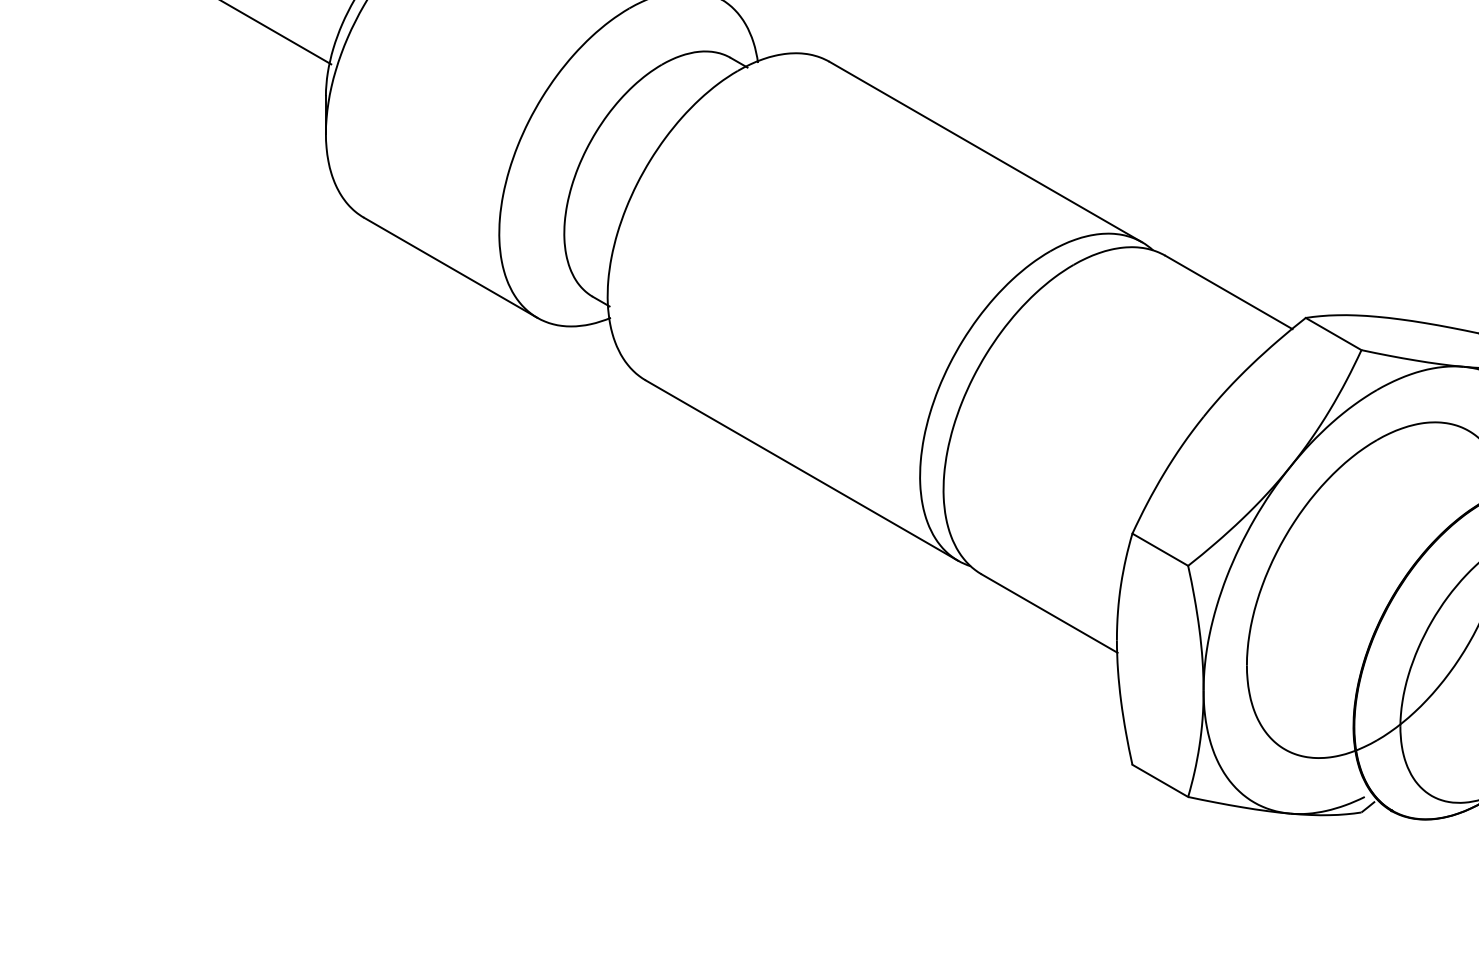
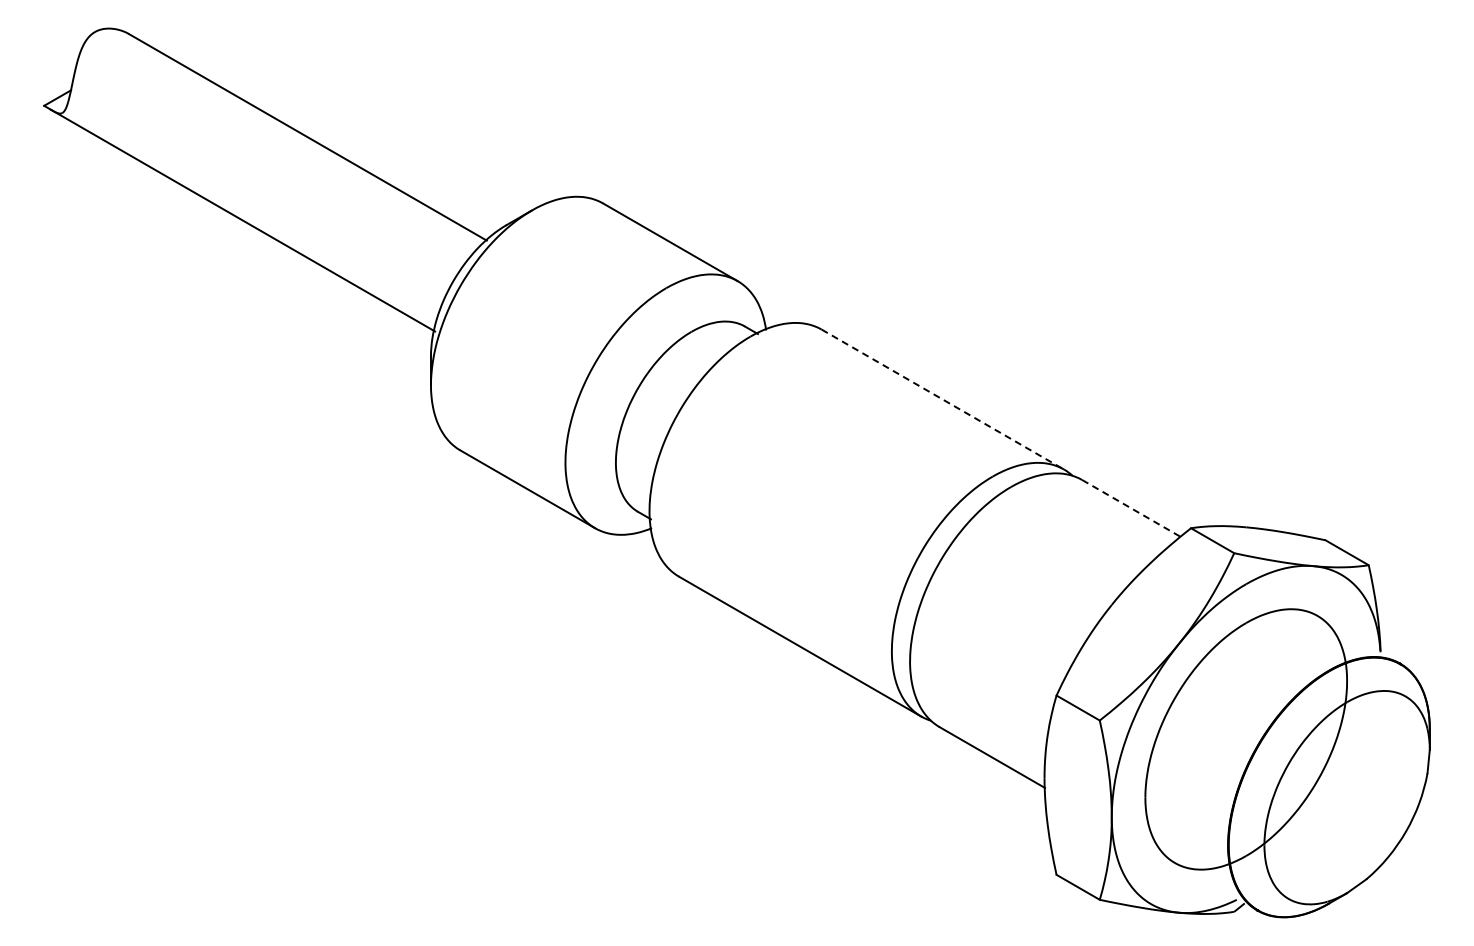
line: (985, 151) -> (942, 399), solid -> dashed
line: (1229, 292) -> (1131, 508), solid -> dashed

